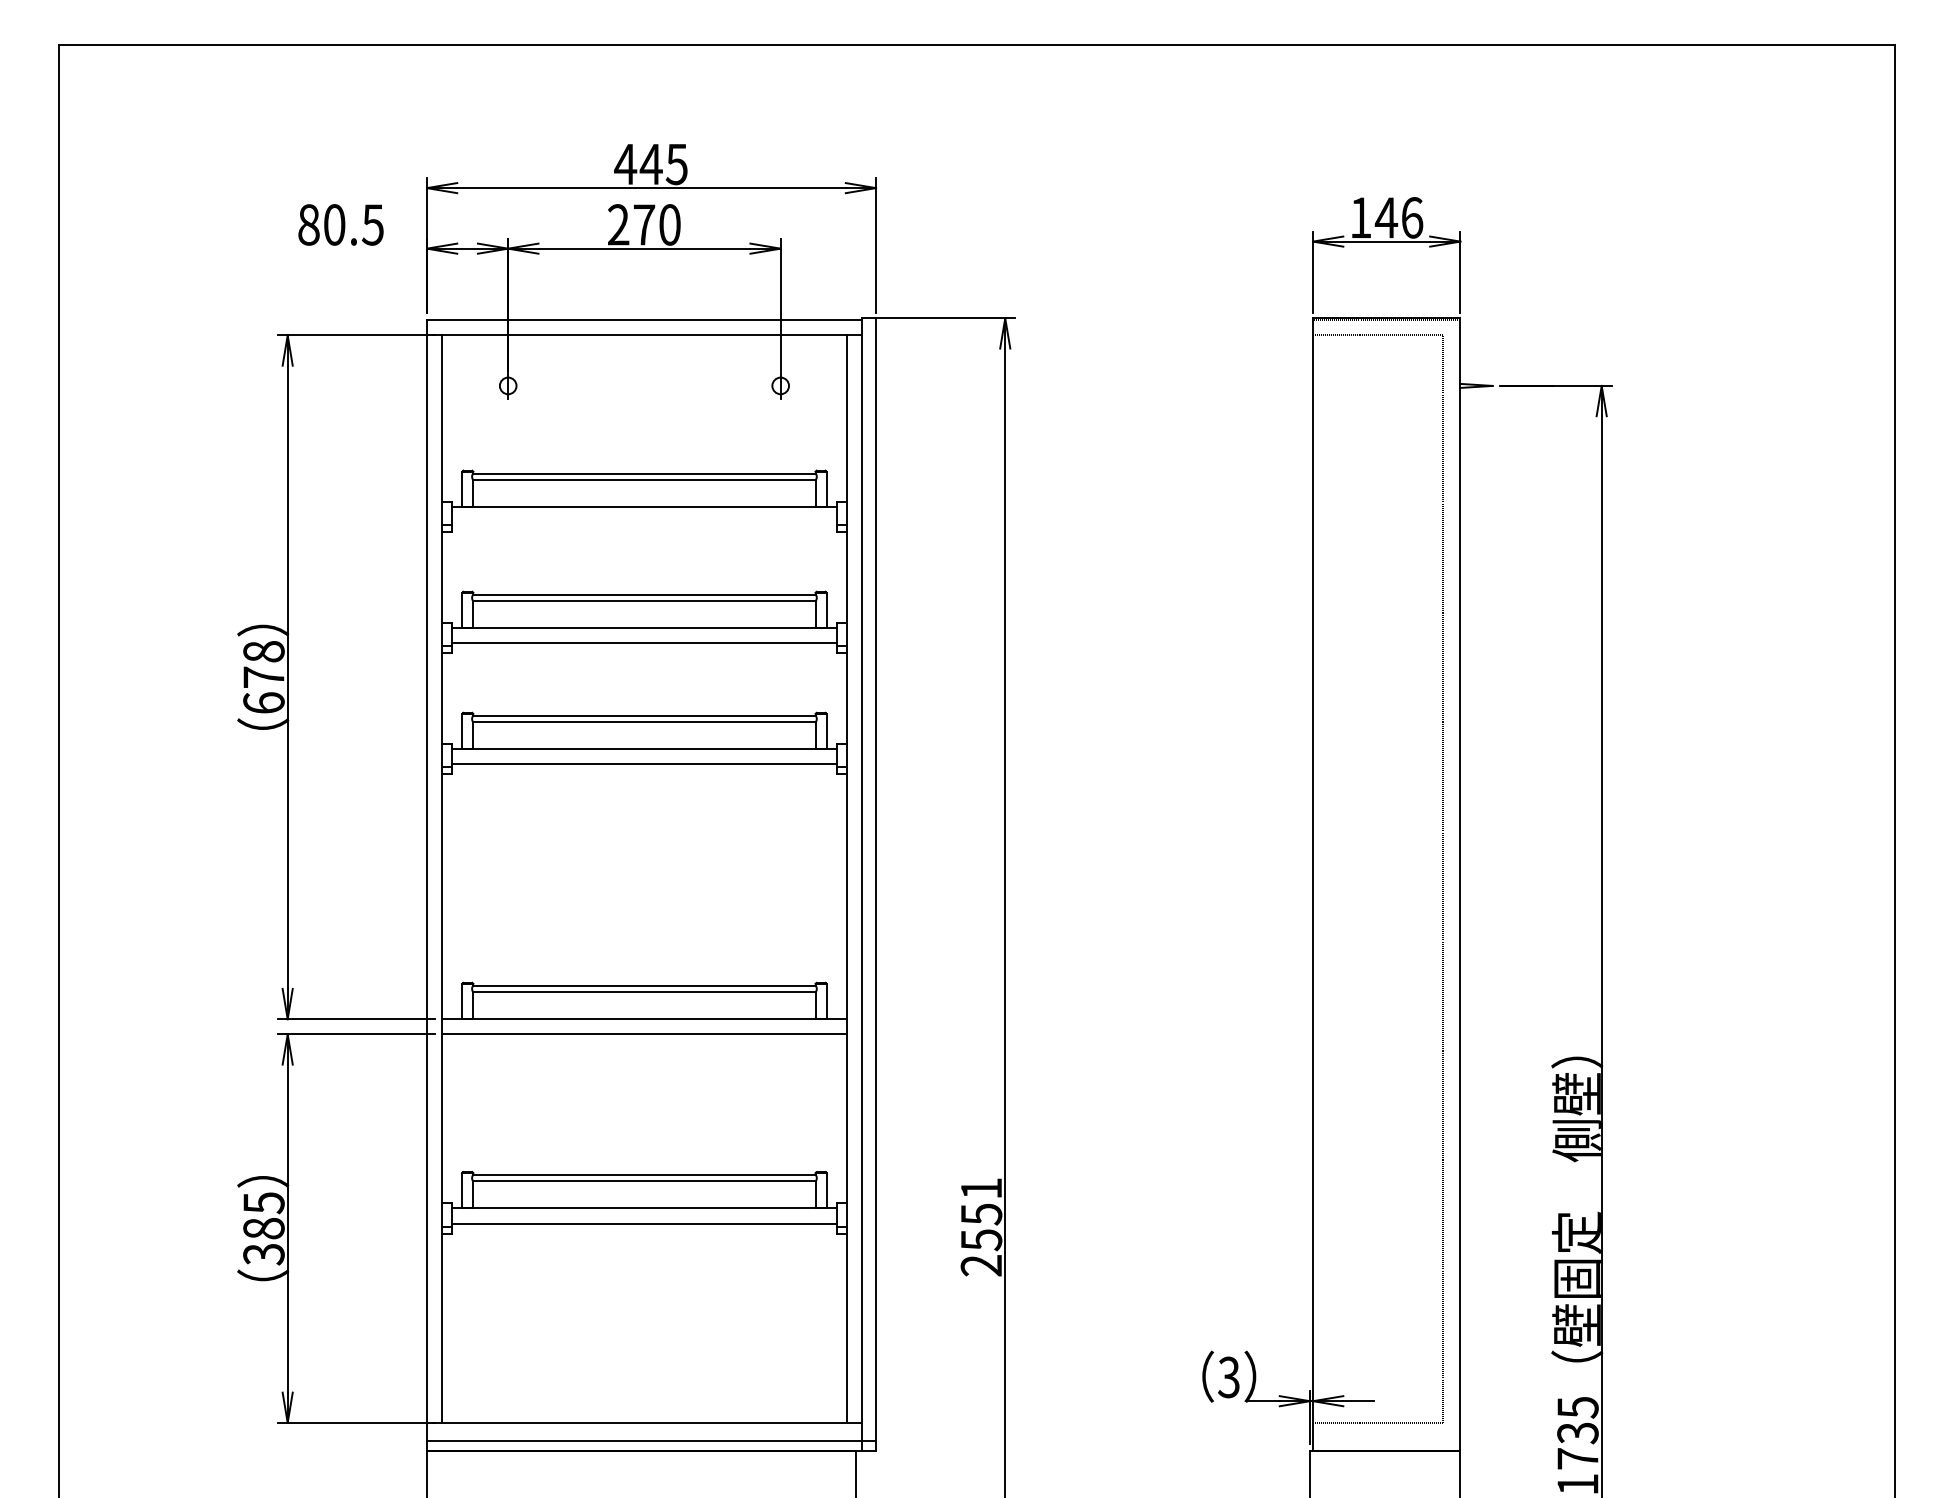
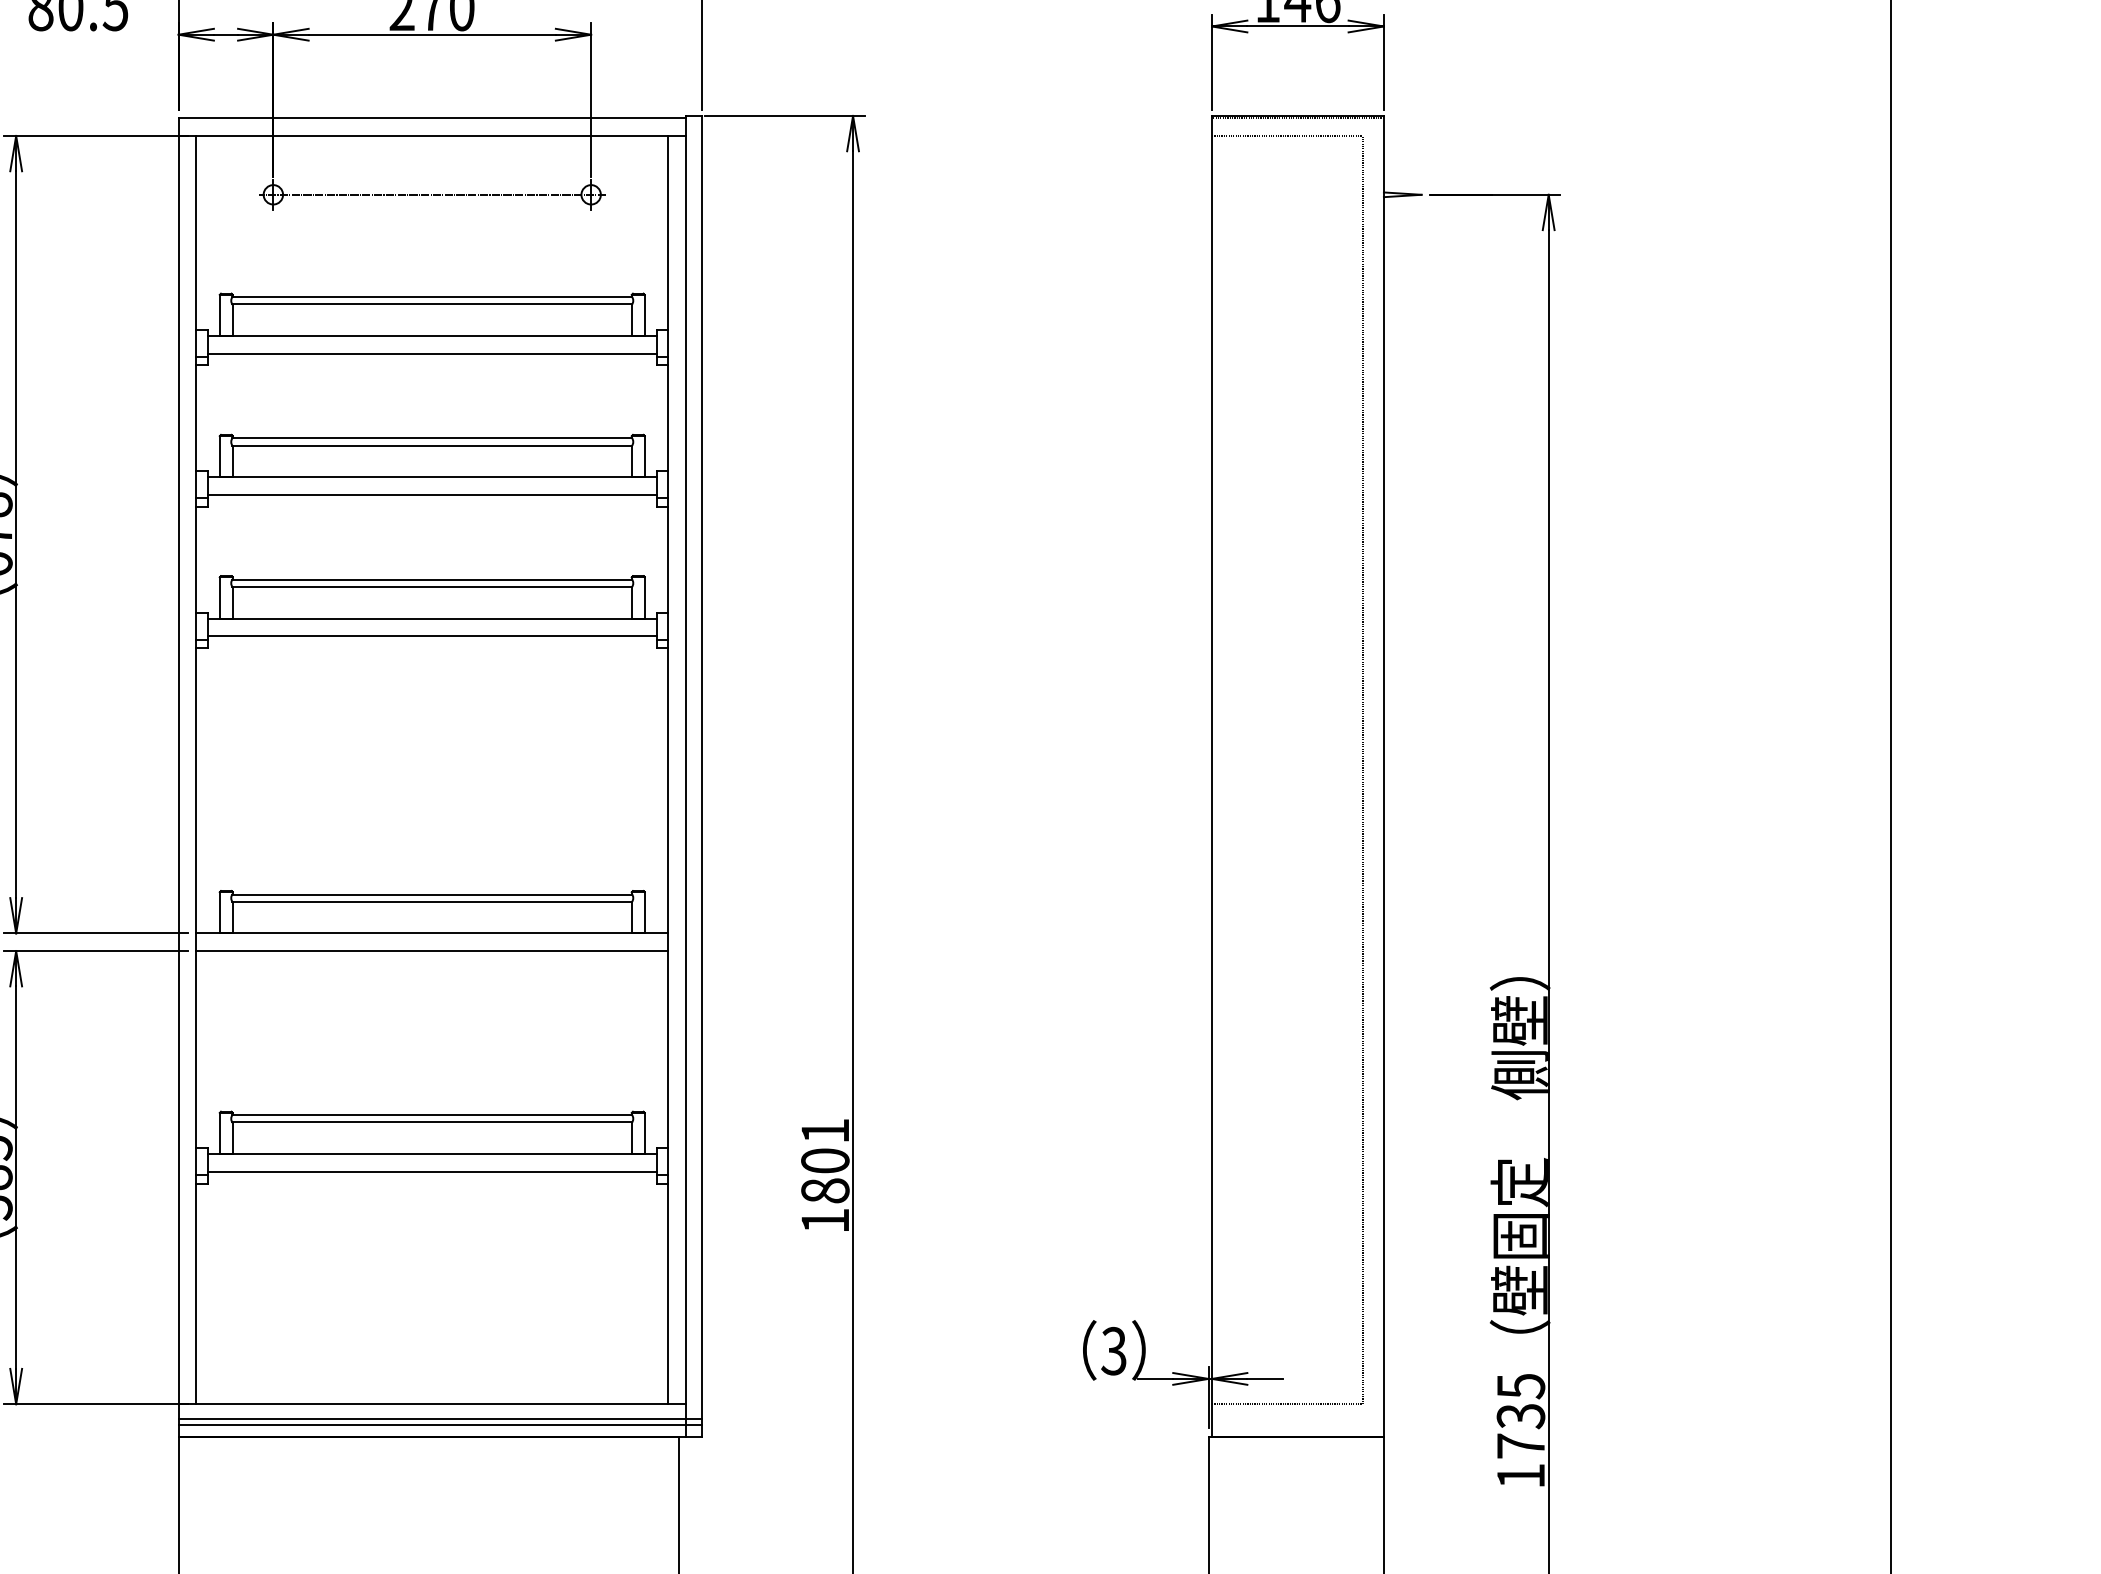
line: (644, 385) -> (432, 194), added
line: (644, 522) -> (432, 354), added
text: (981, 1239) -> (825, 1190), 2551 -> 1801
line: (651, 1435) -> (440, 1418), added

